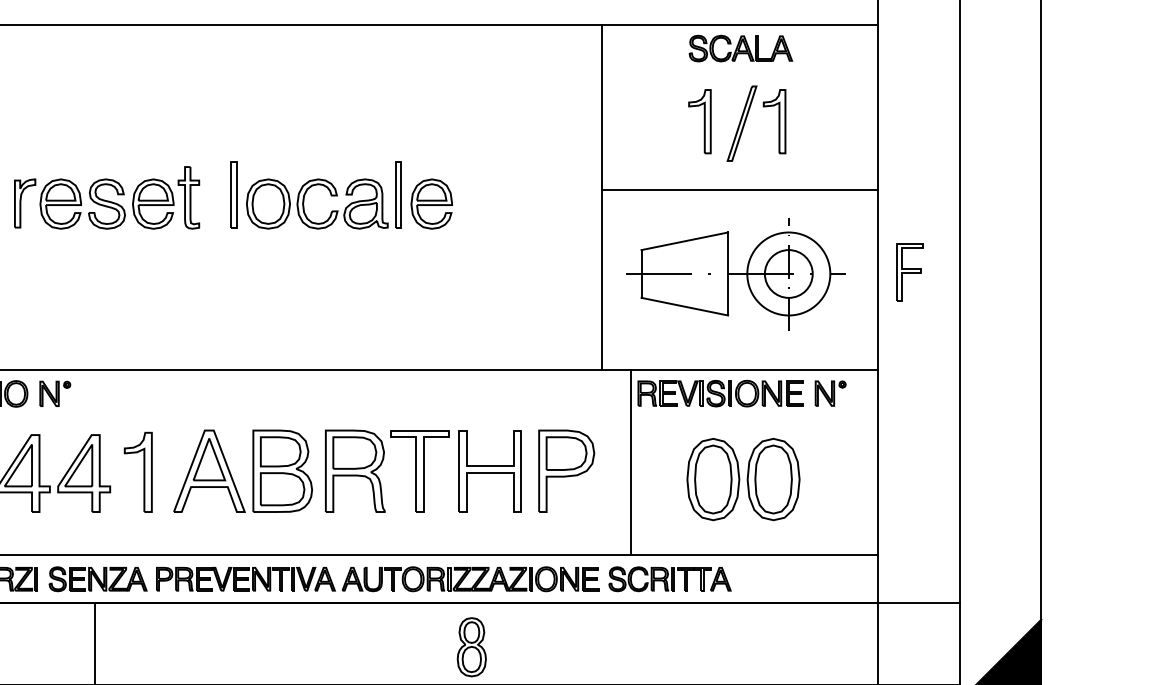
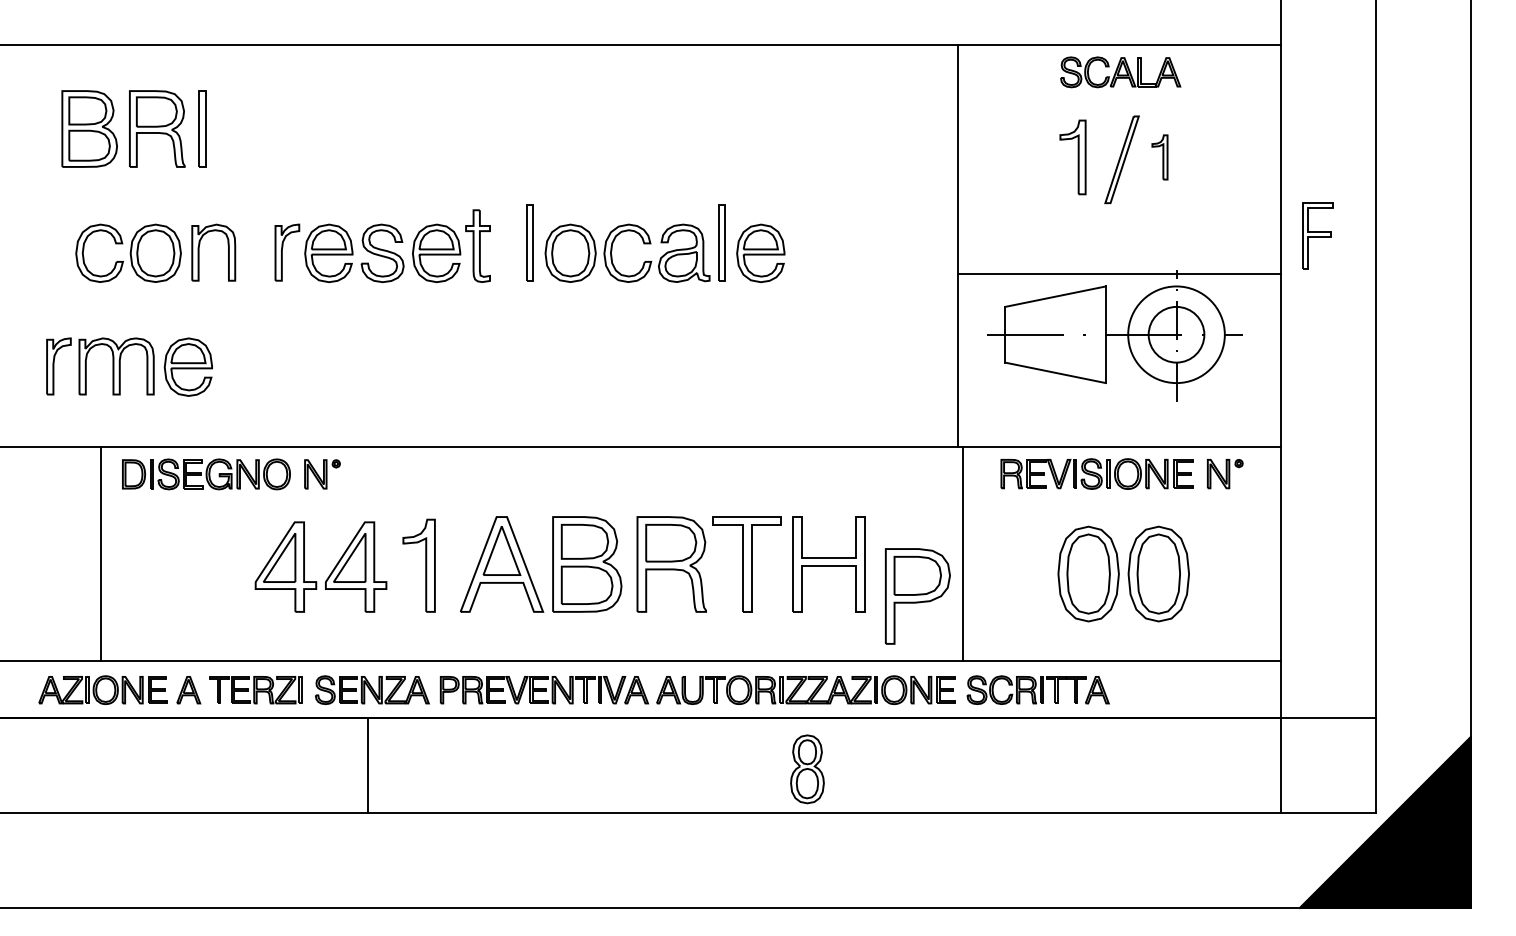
part: (774, 121) -> (1159, 157), size x0.6
line: (739, 189) -> (1119, 273), moved
part: (909, 272) -> (1317, 235), moved
line: (630, 462) -> (962, 554), moved
part: (566, 471) -> (917, 596), moved

